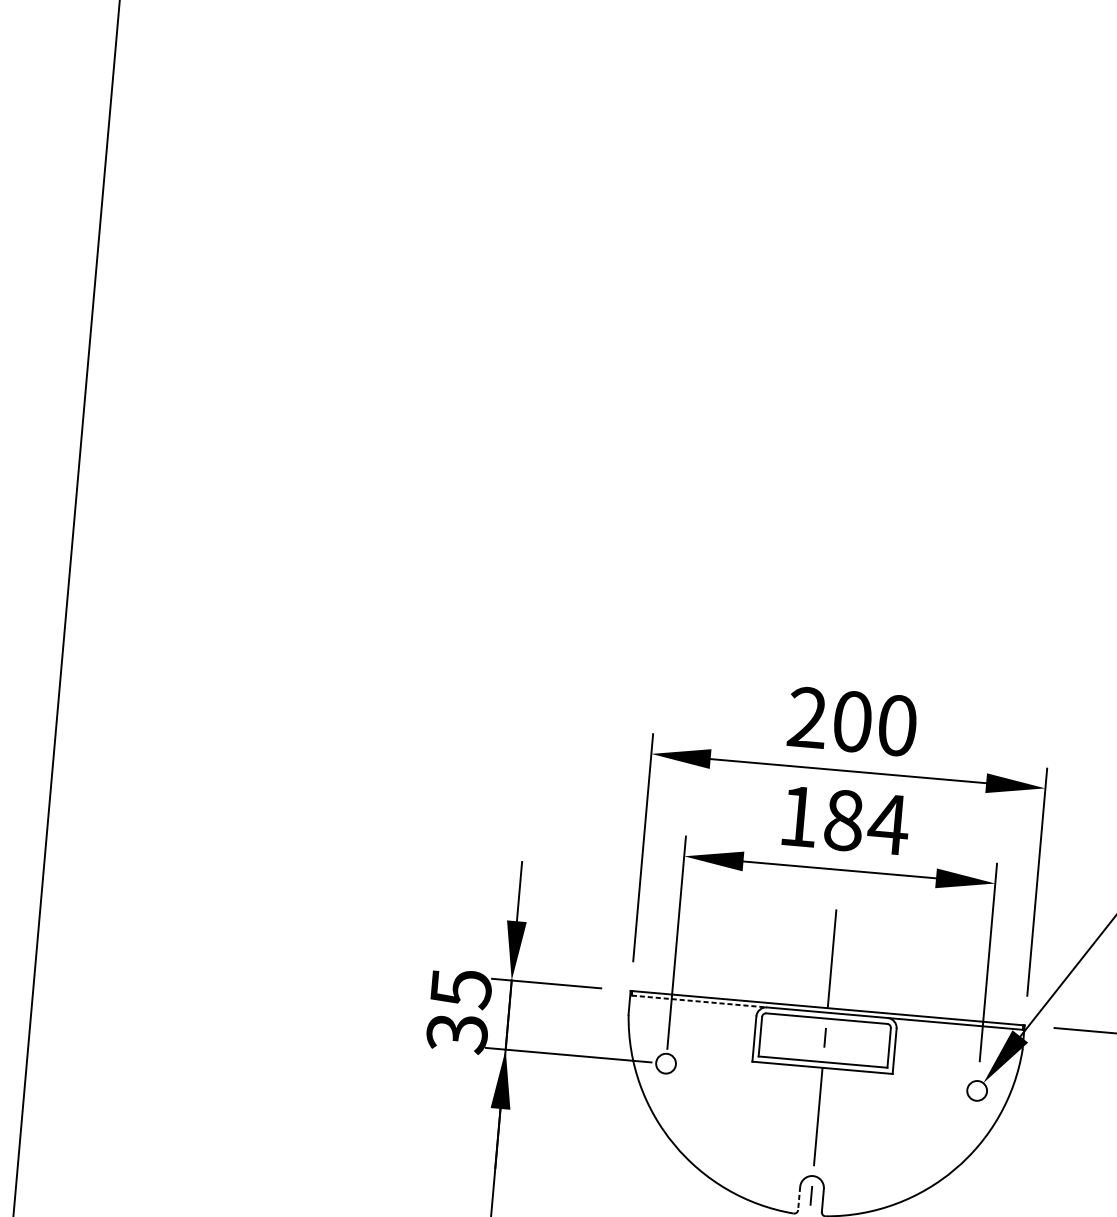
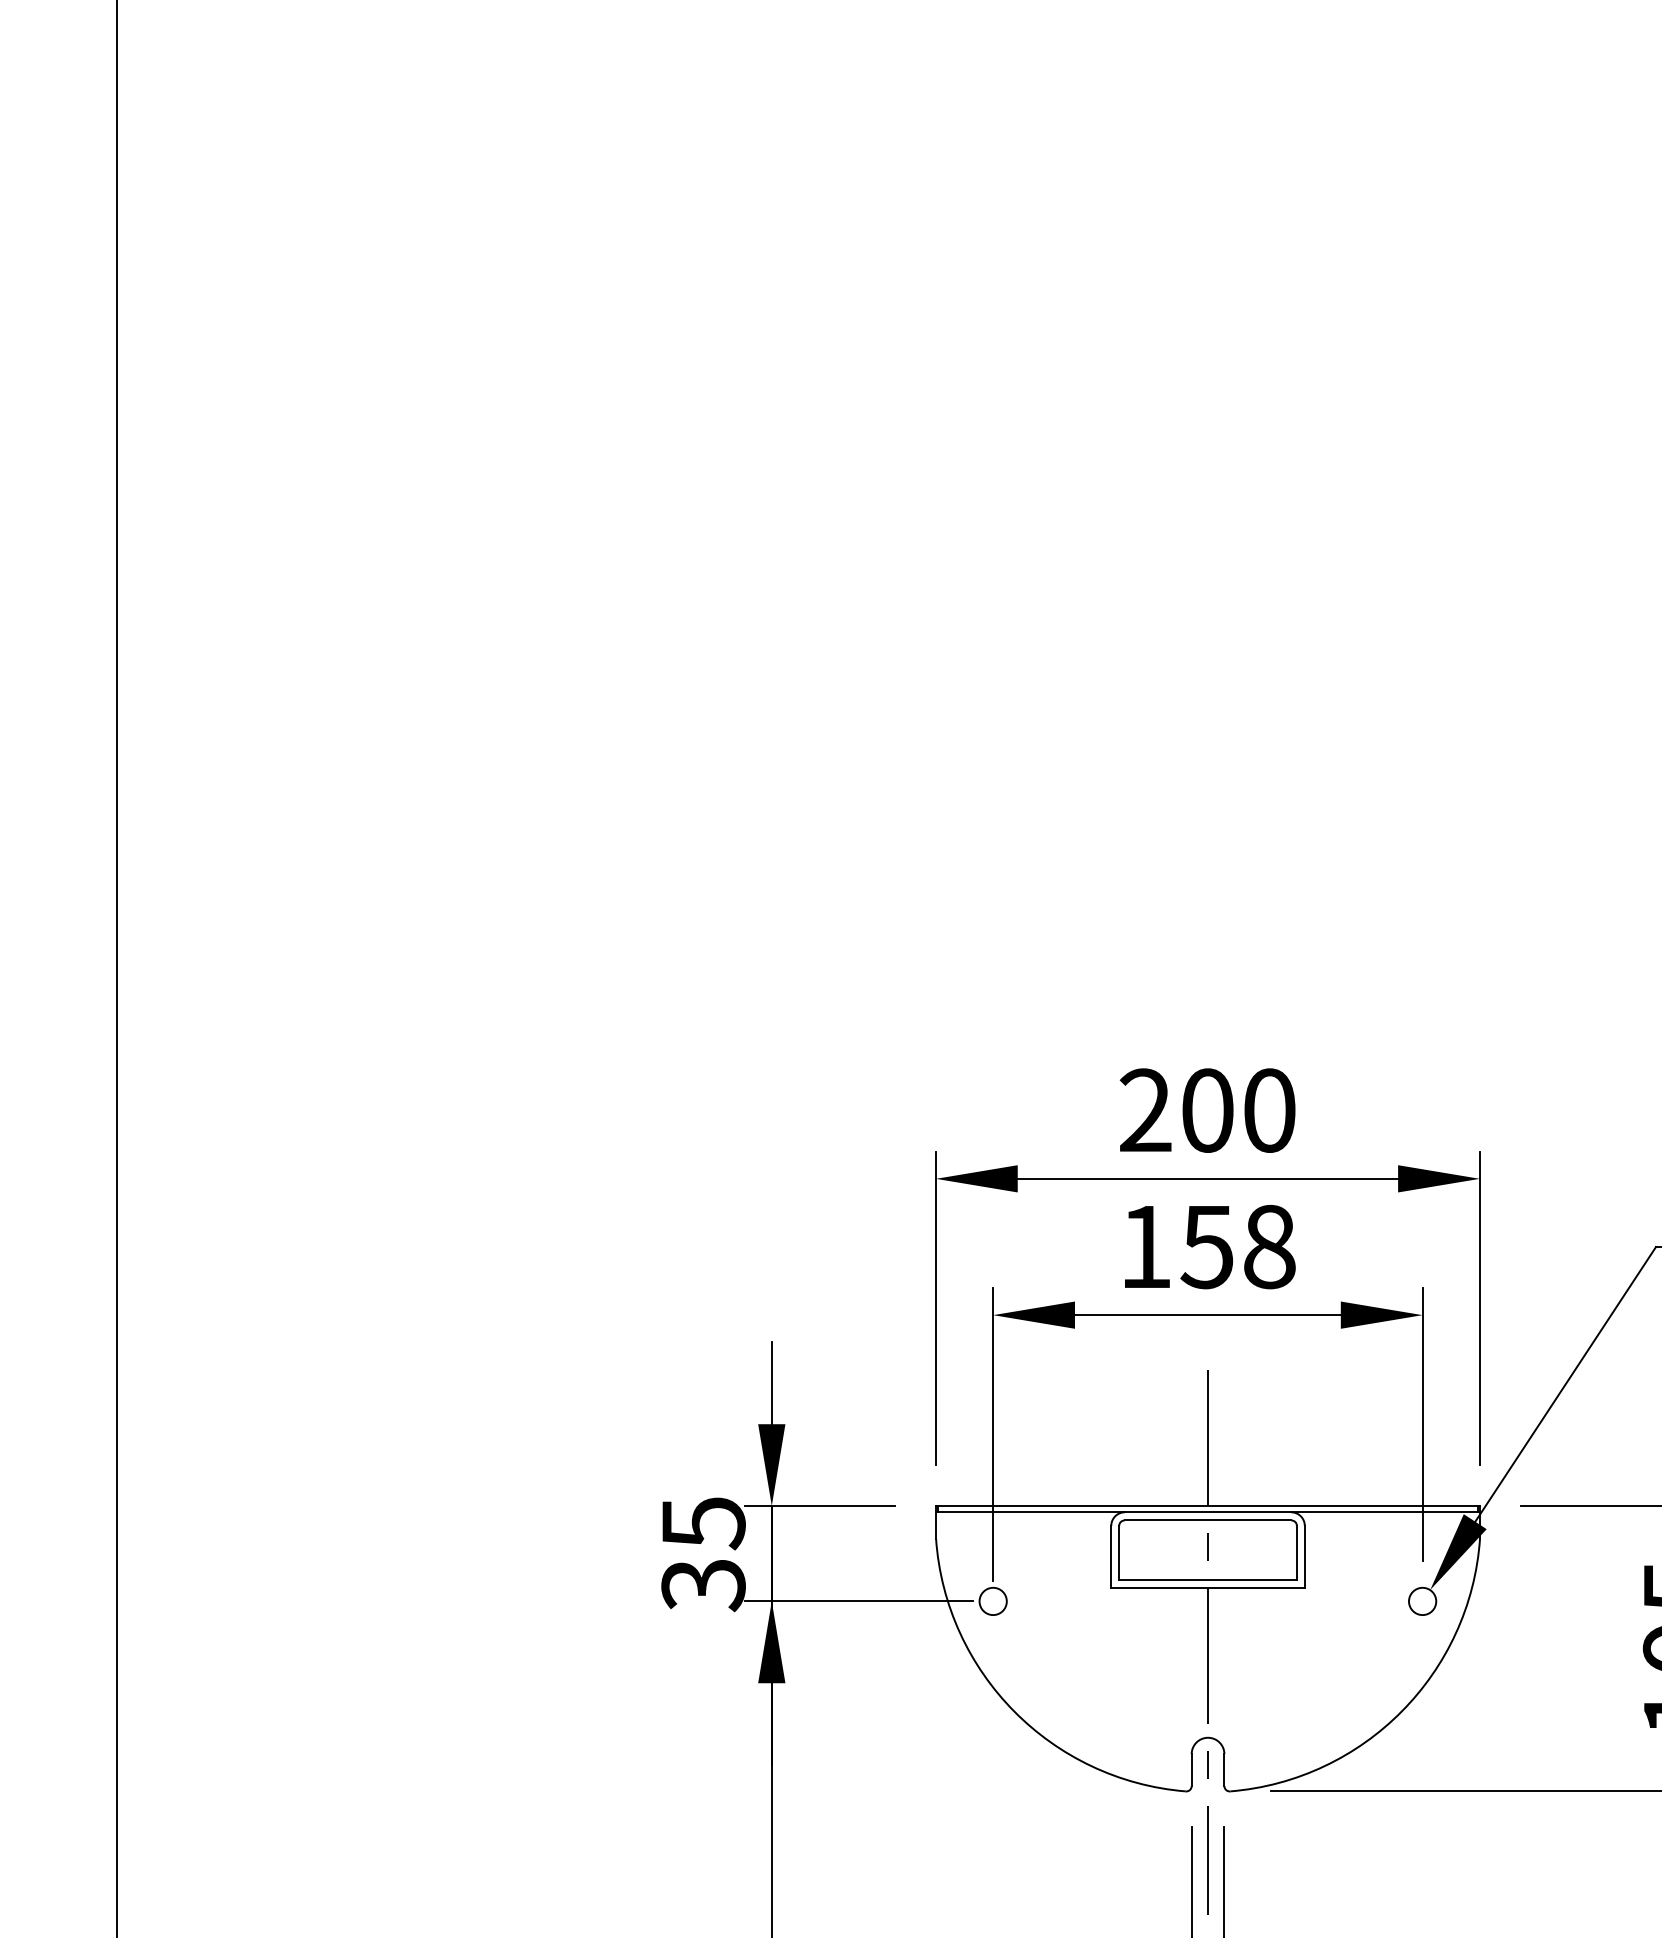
text: (866, 822) -> (1238, 1246), 184 -> 158
line: (700, 1001) -> (1032, 1512), dashed -> solid
line: (799, 1198) -> (1191, 1770), dashed -> solid

